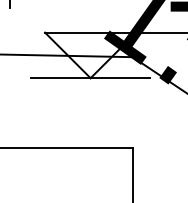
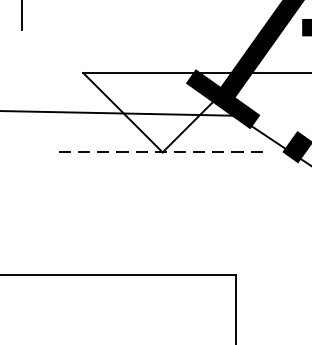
line: (90, 78) -> (162, 152), solid -> dashed

